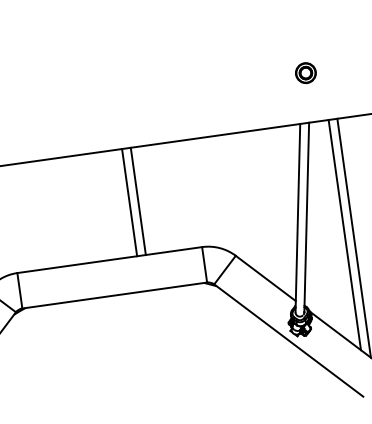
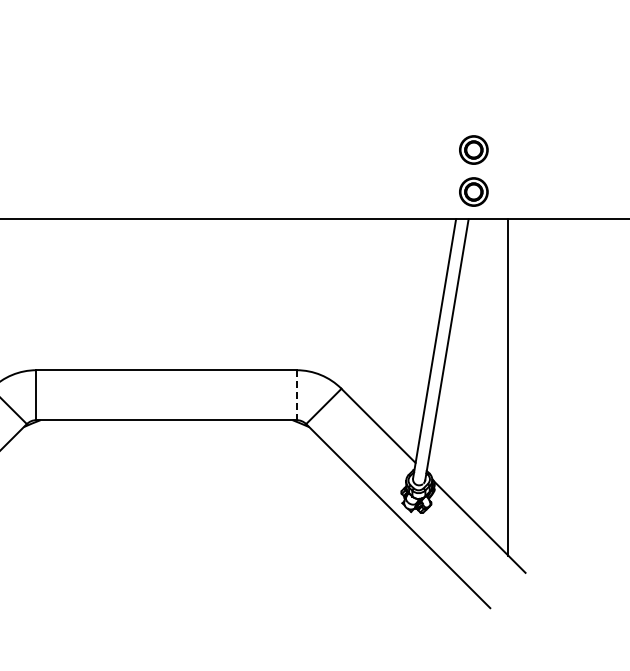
part: (309, 102) -> (473, 191), added
line: (138, 201) -> (217, 294), removed
line: (129, 202) -> (205, 294), removed
line: (345, 235) -> (496, 381), removed
line: (204, 265) -> (296, 395), solid -> dashed

